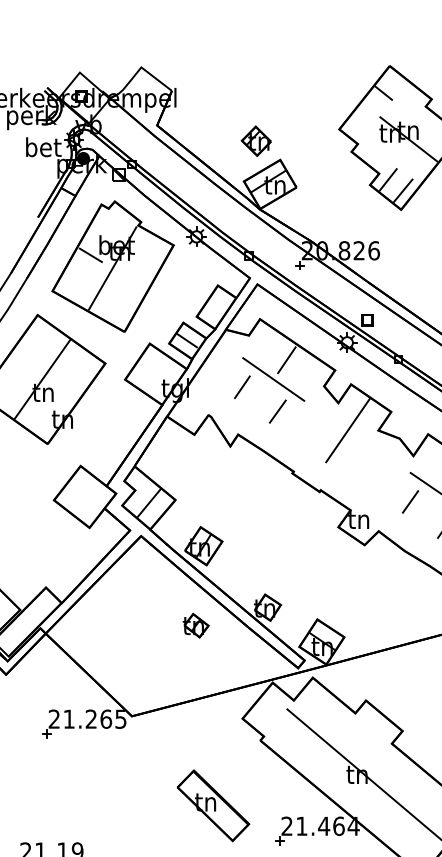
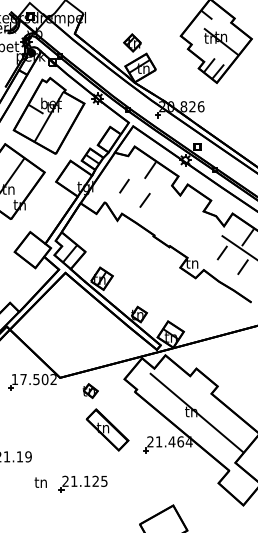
line: (273, 379) -> (142, 181), removed
line: (347, 430) -> (185, 211), removed
part: (196, 626) -> (90, 391), moved
text: (86, 719) -> (33, 379), 21.265 -> 17.502

